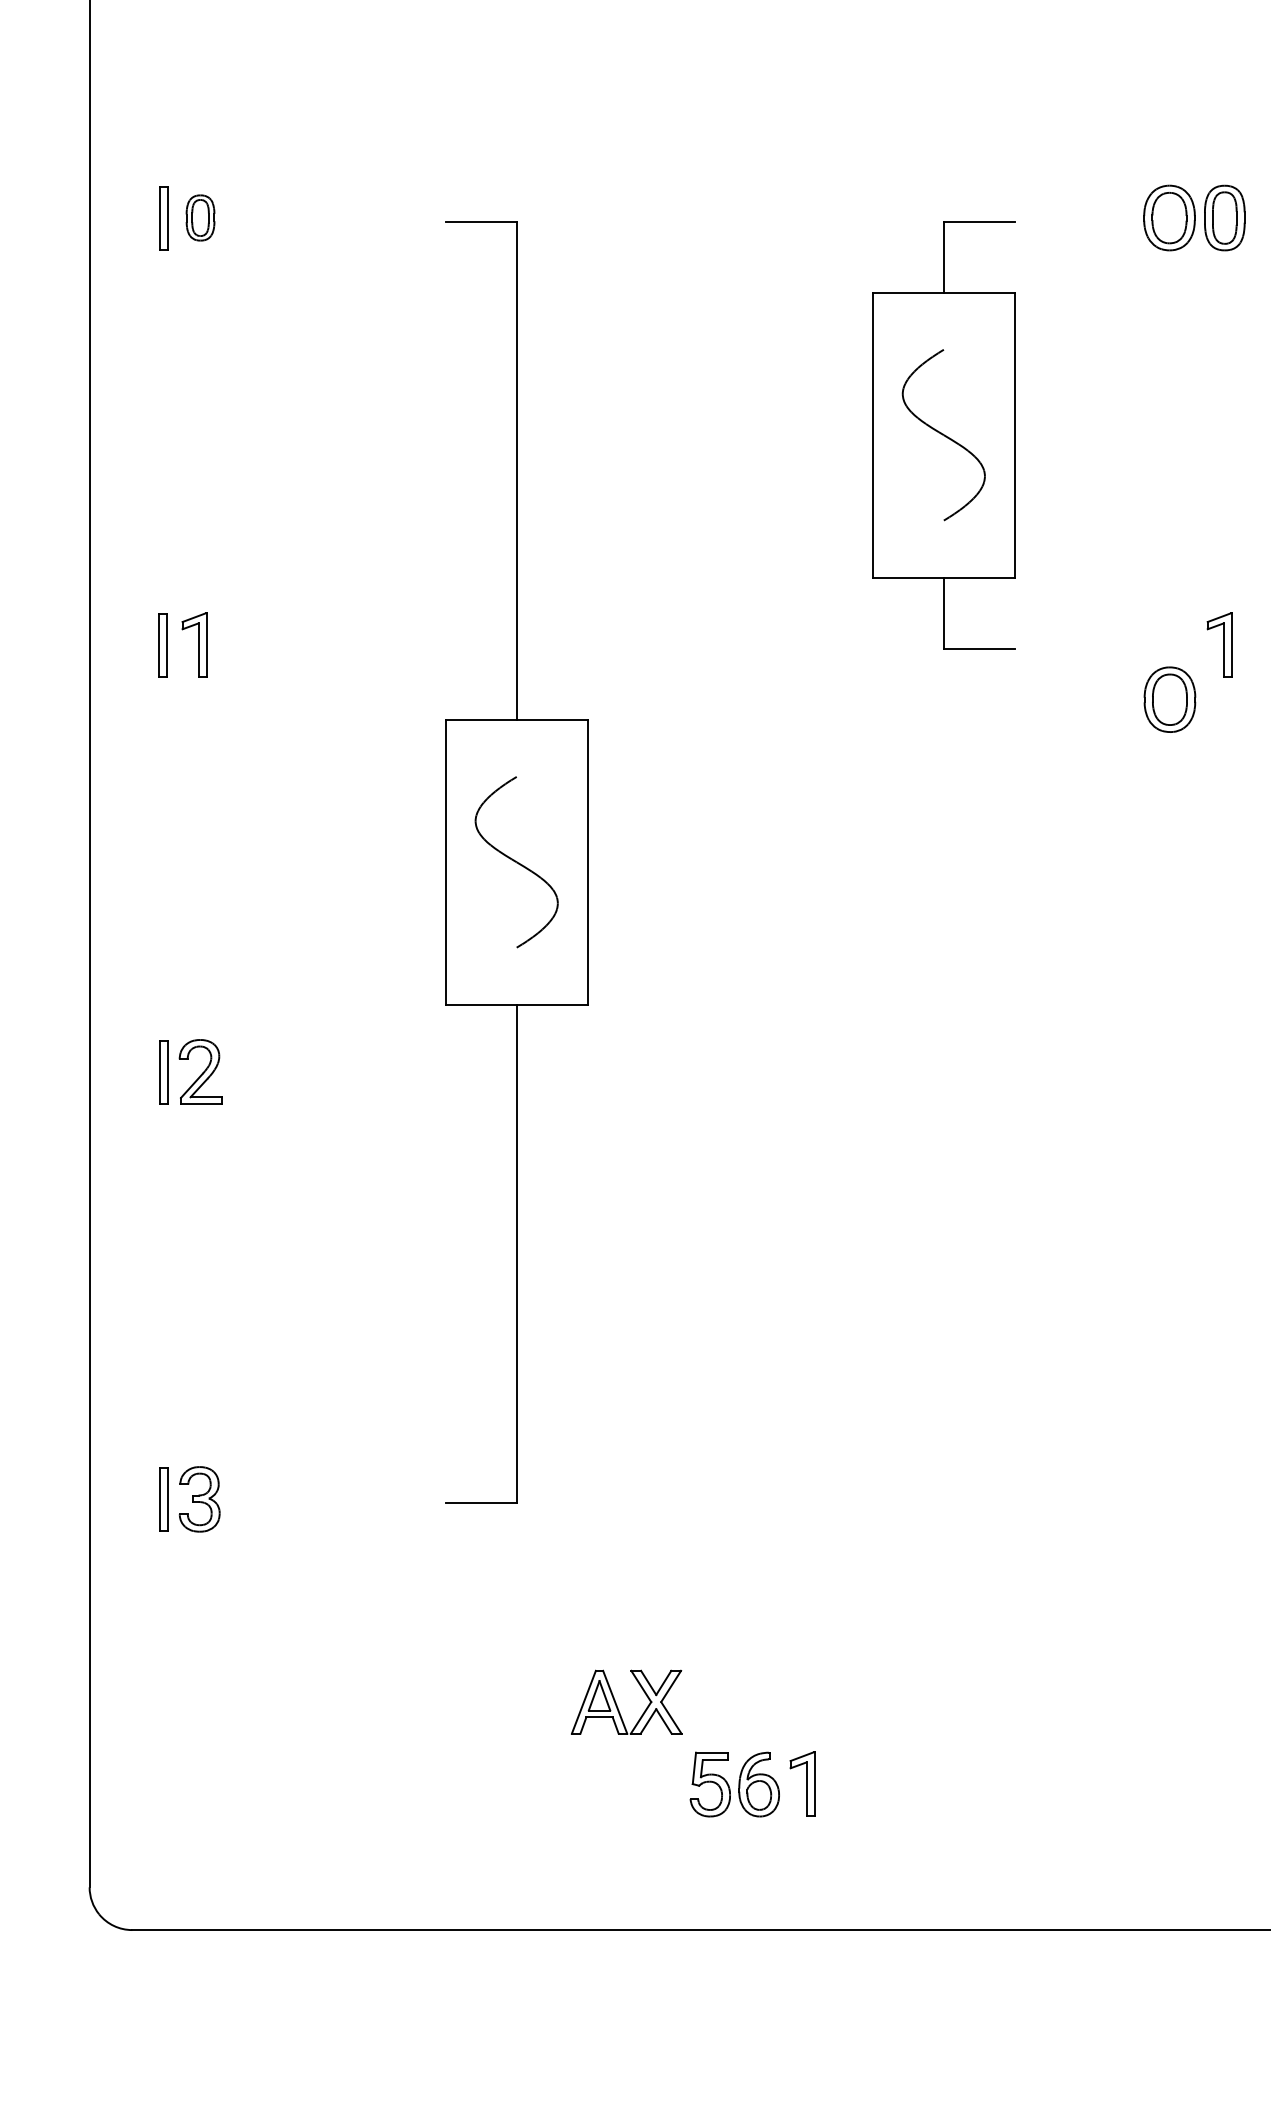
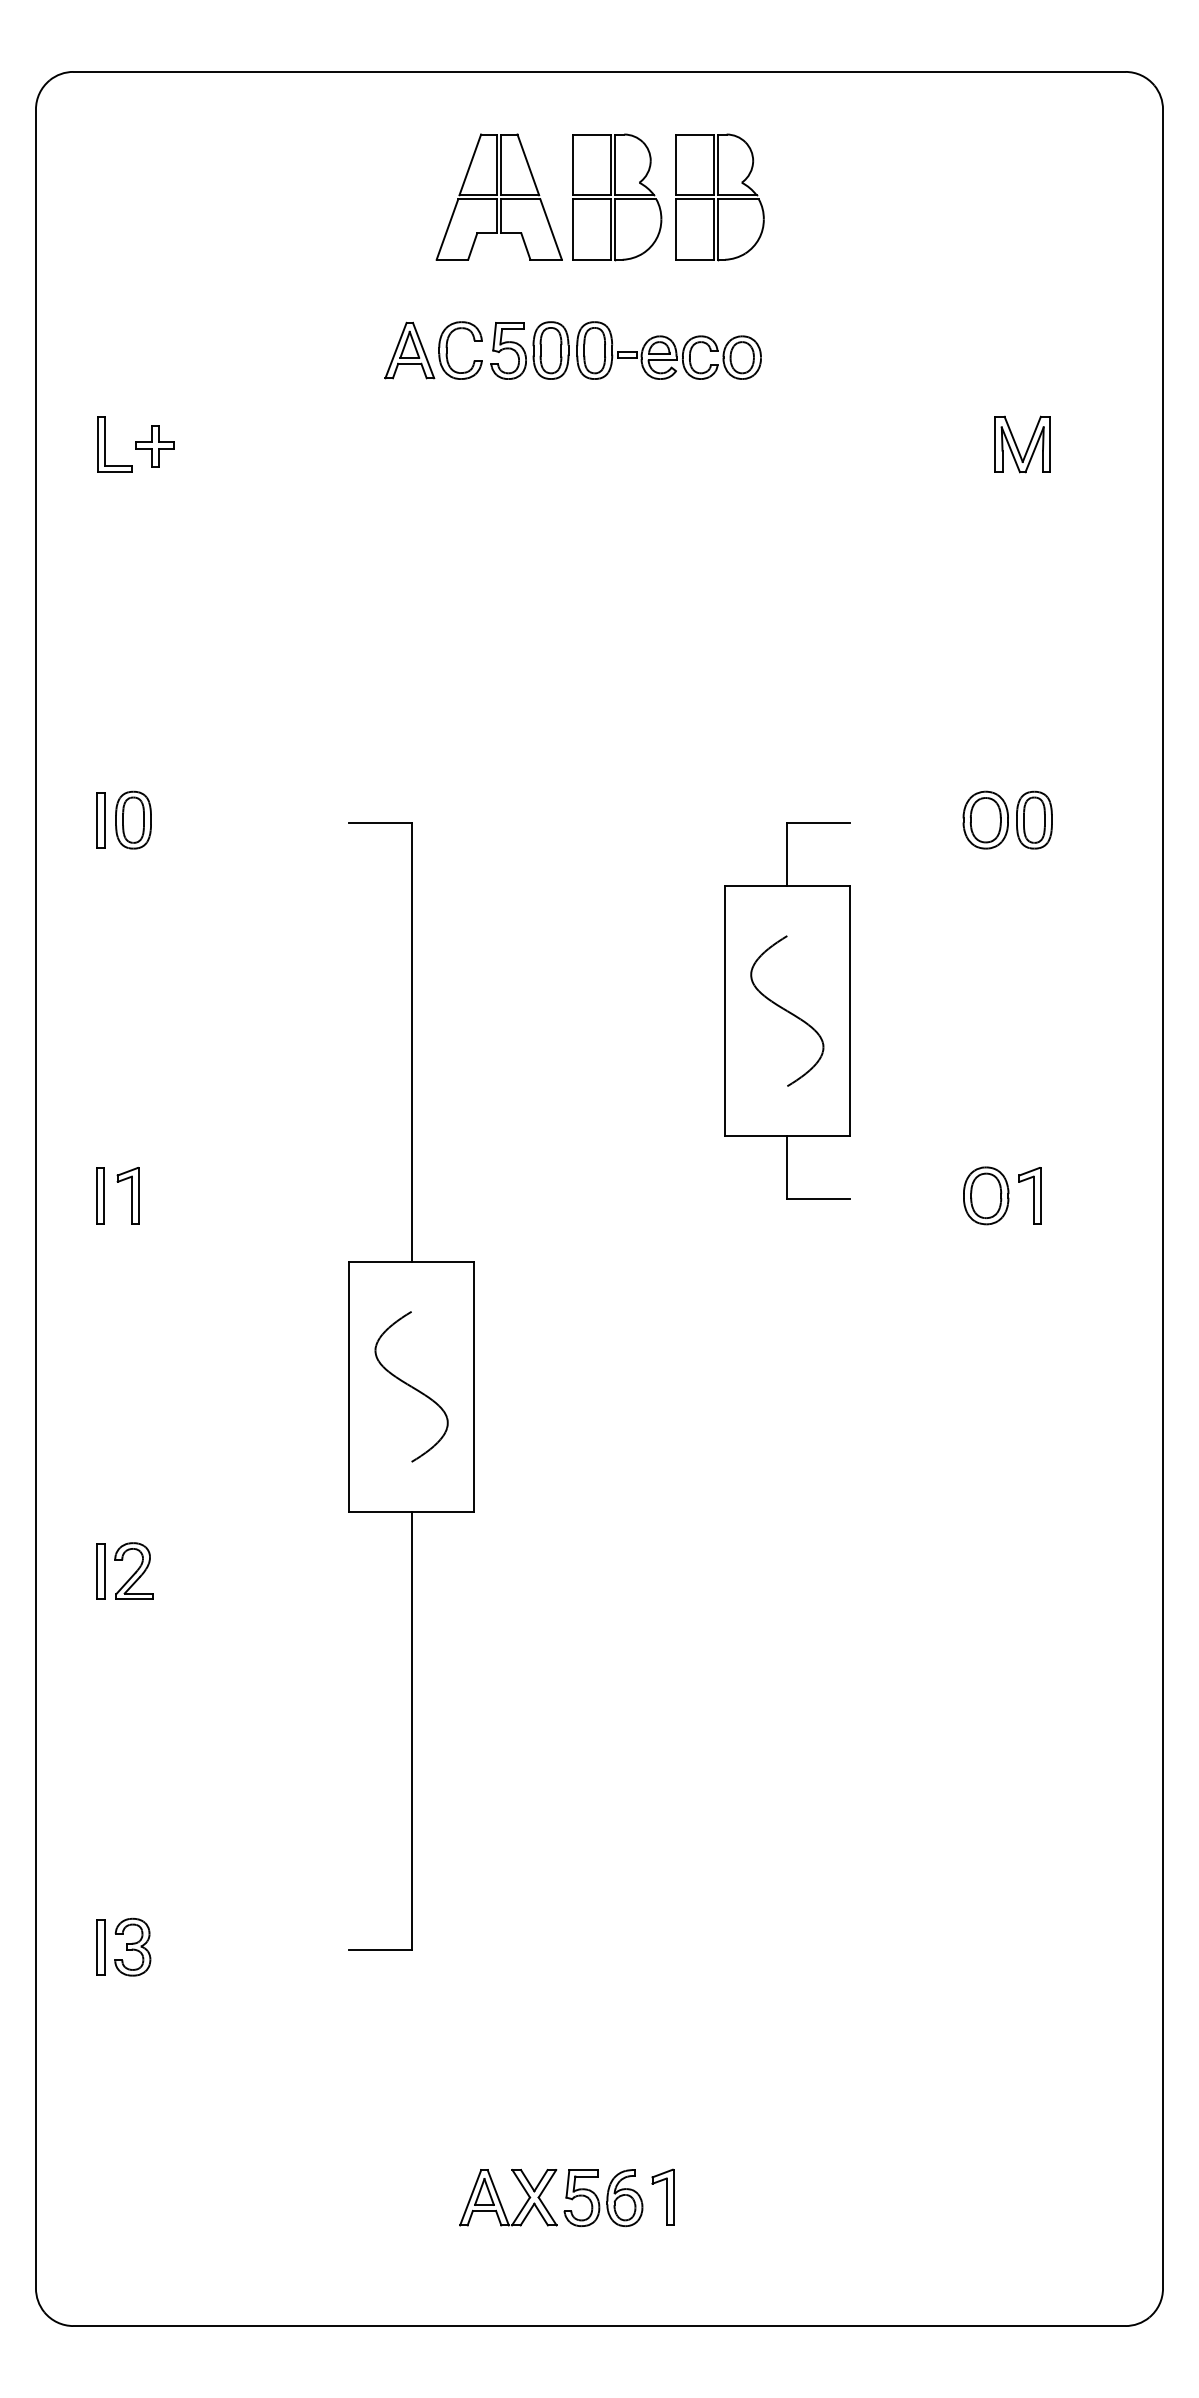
part: (200, 217) -> (133, 819), size x1.43
part: (1170, 699) -> (986, 1195), moved
part: (617, 1705) -> (500, 2200), moved

